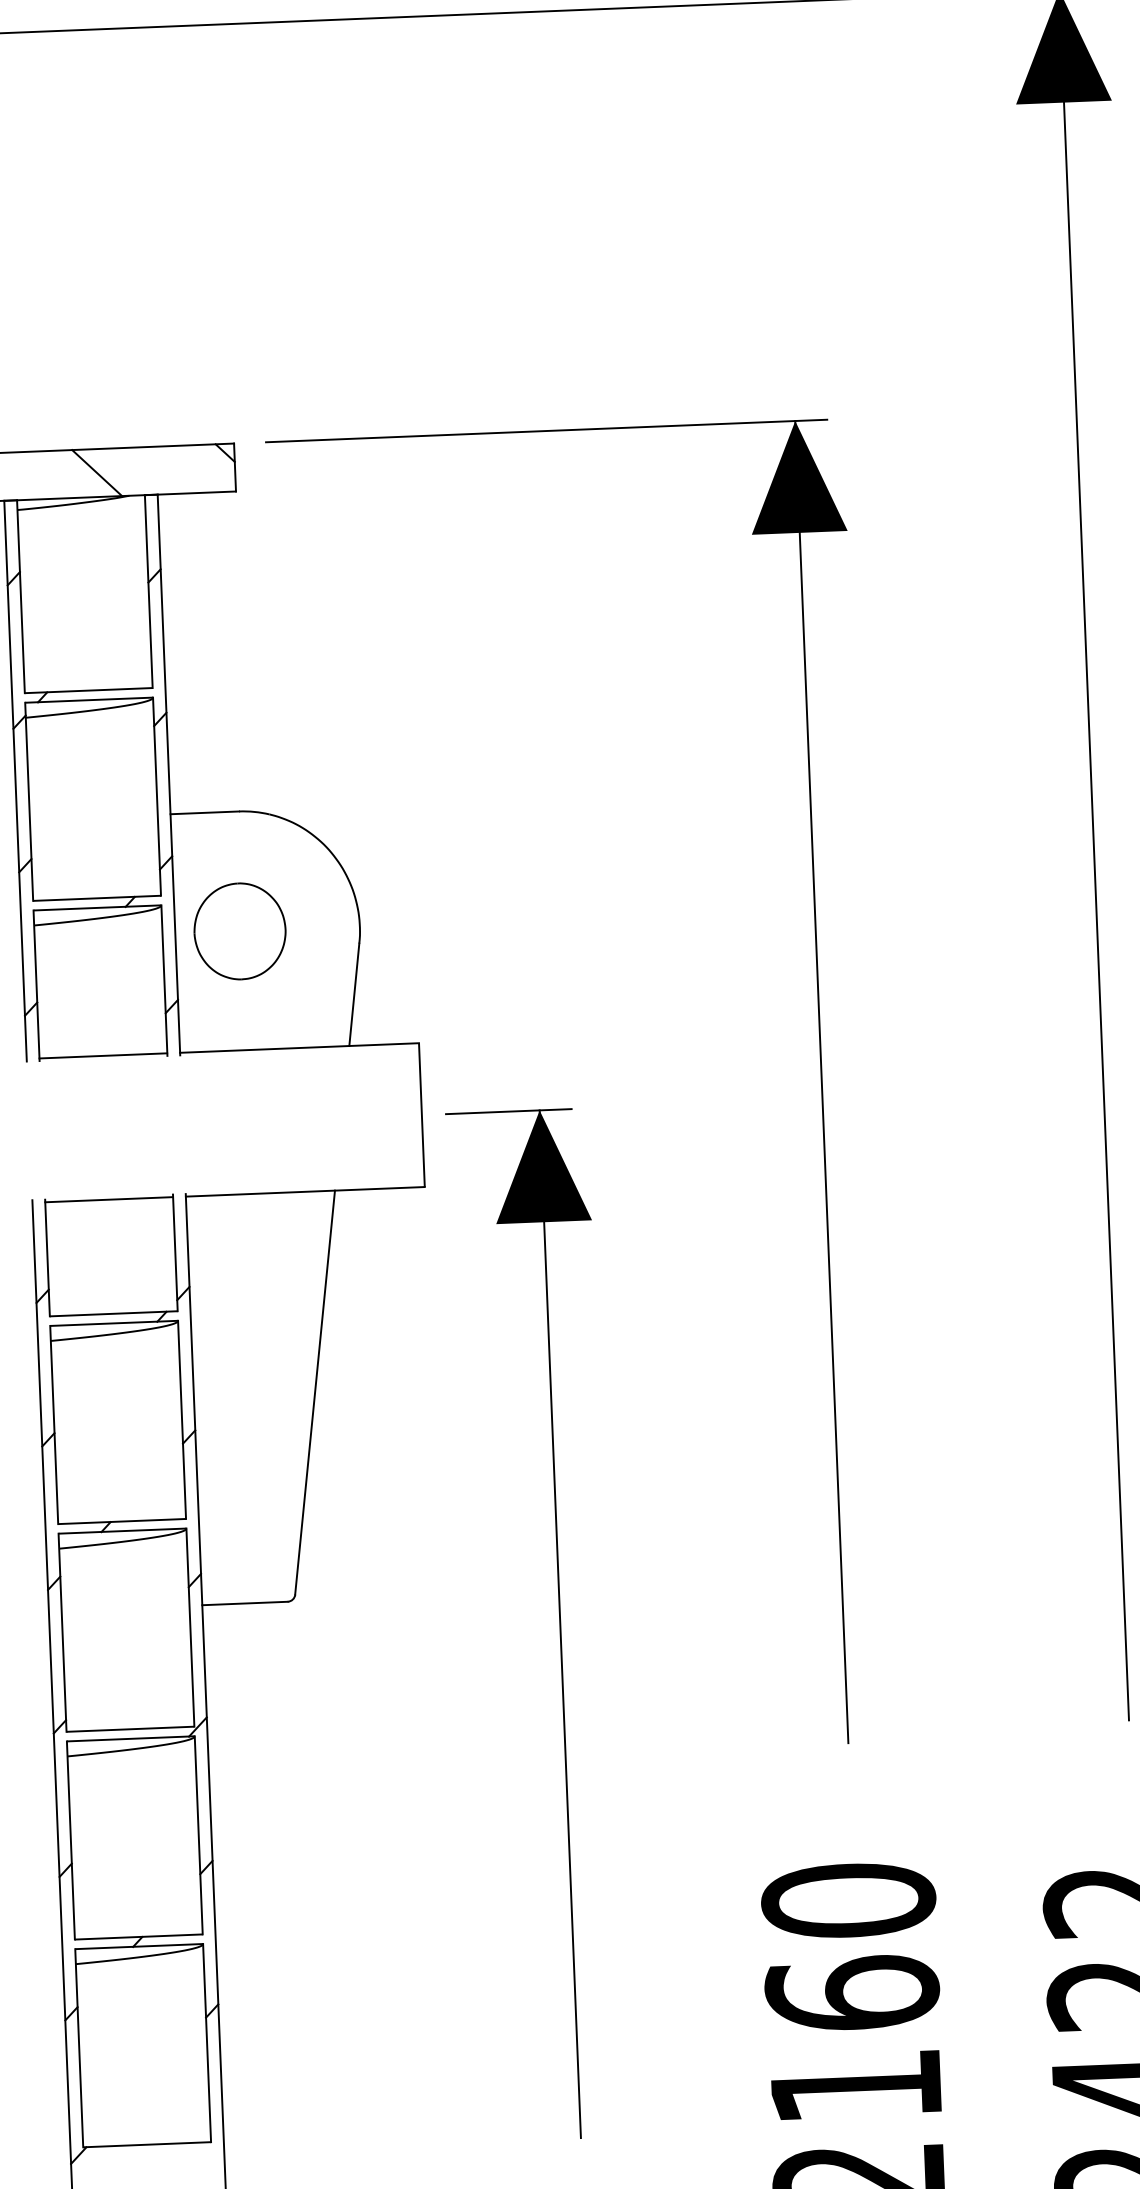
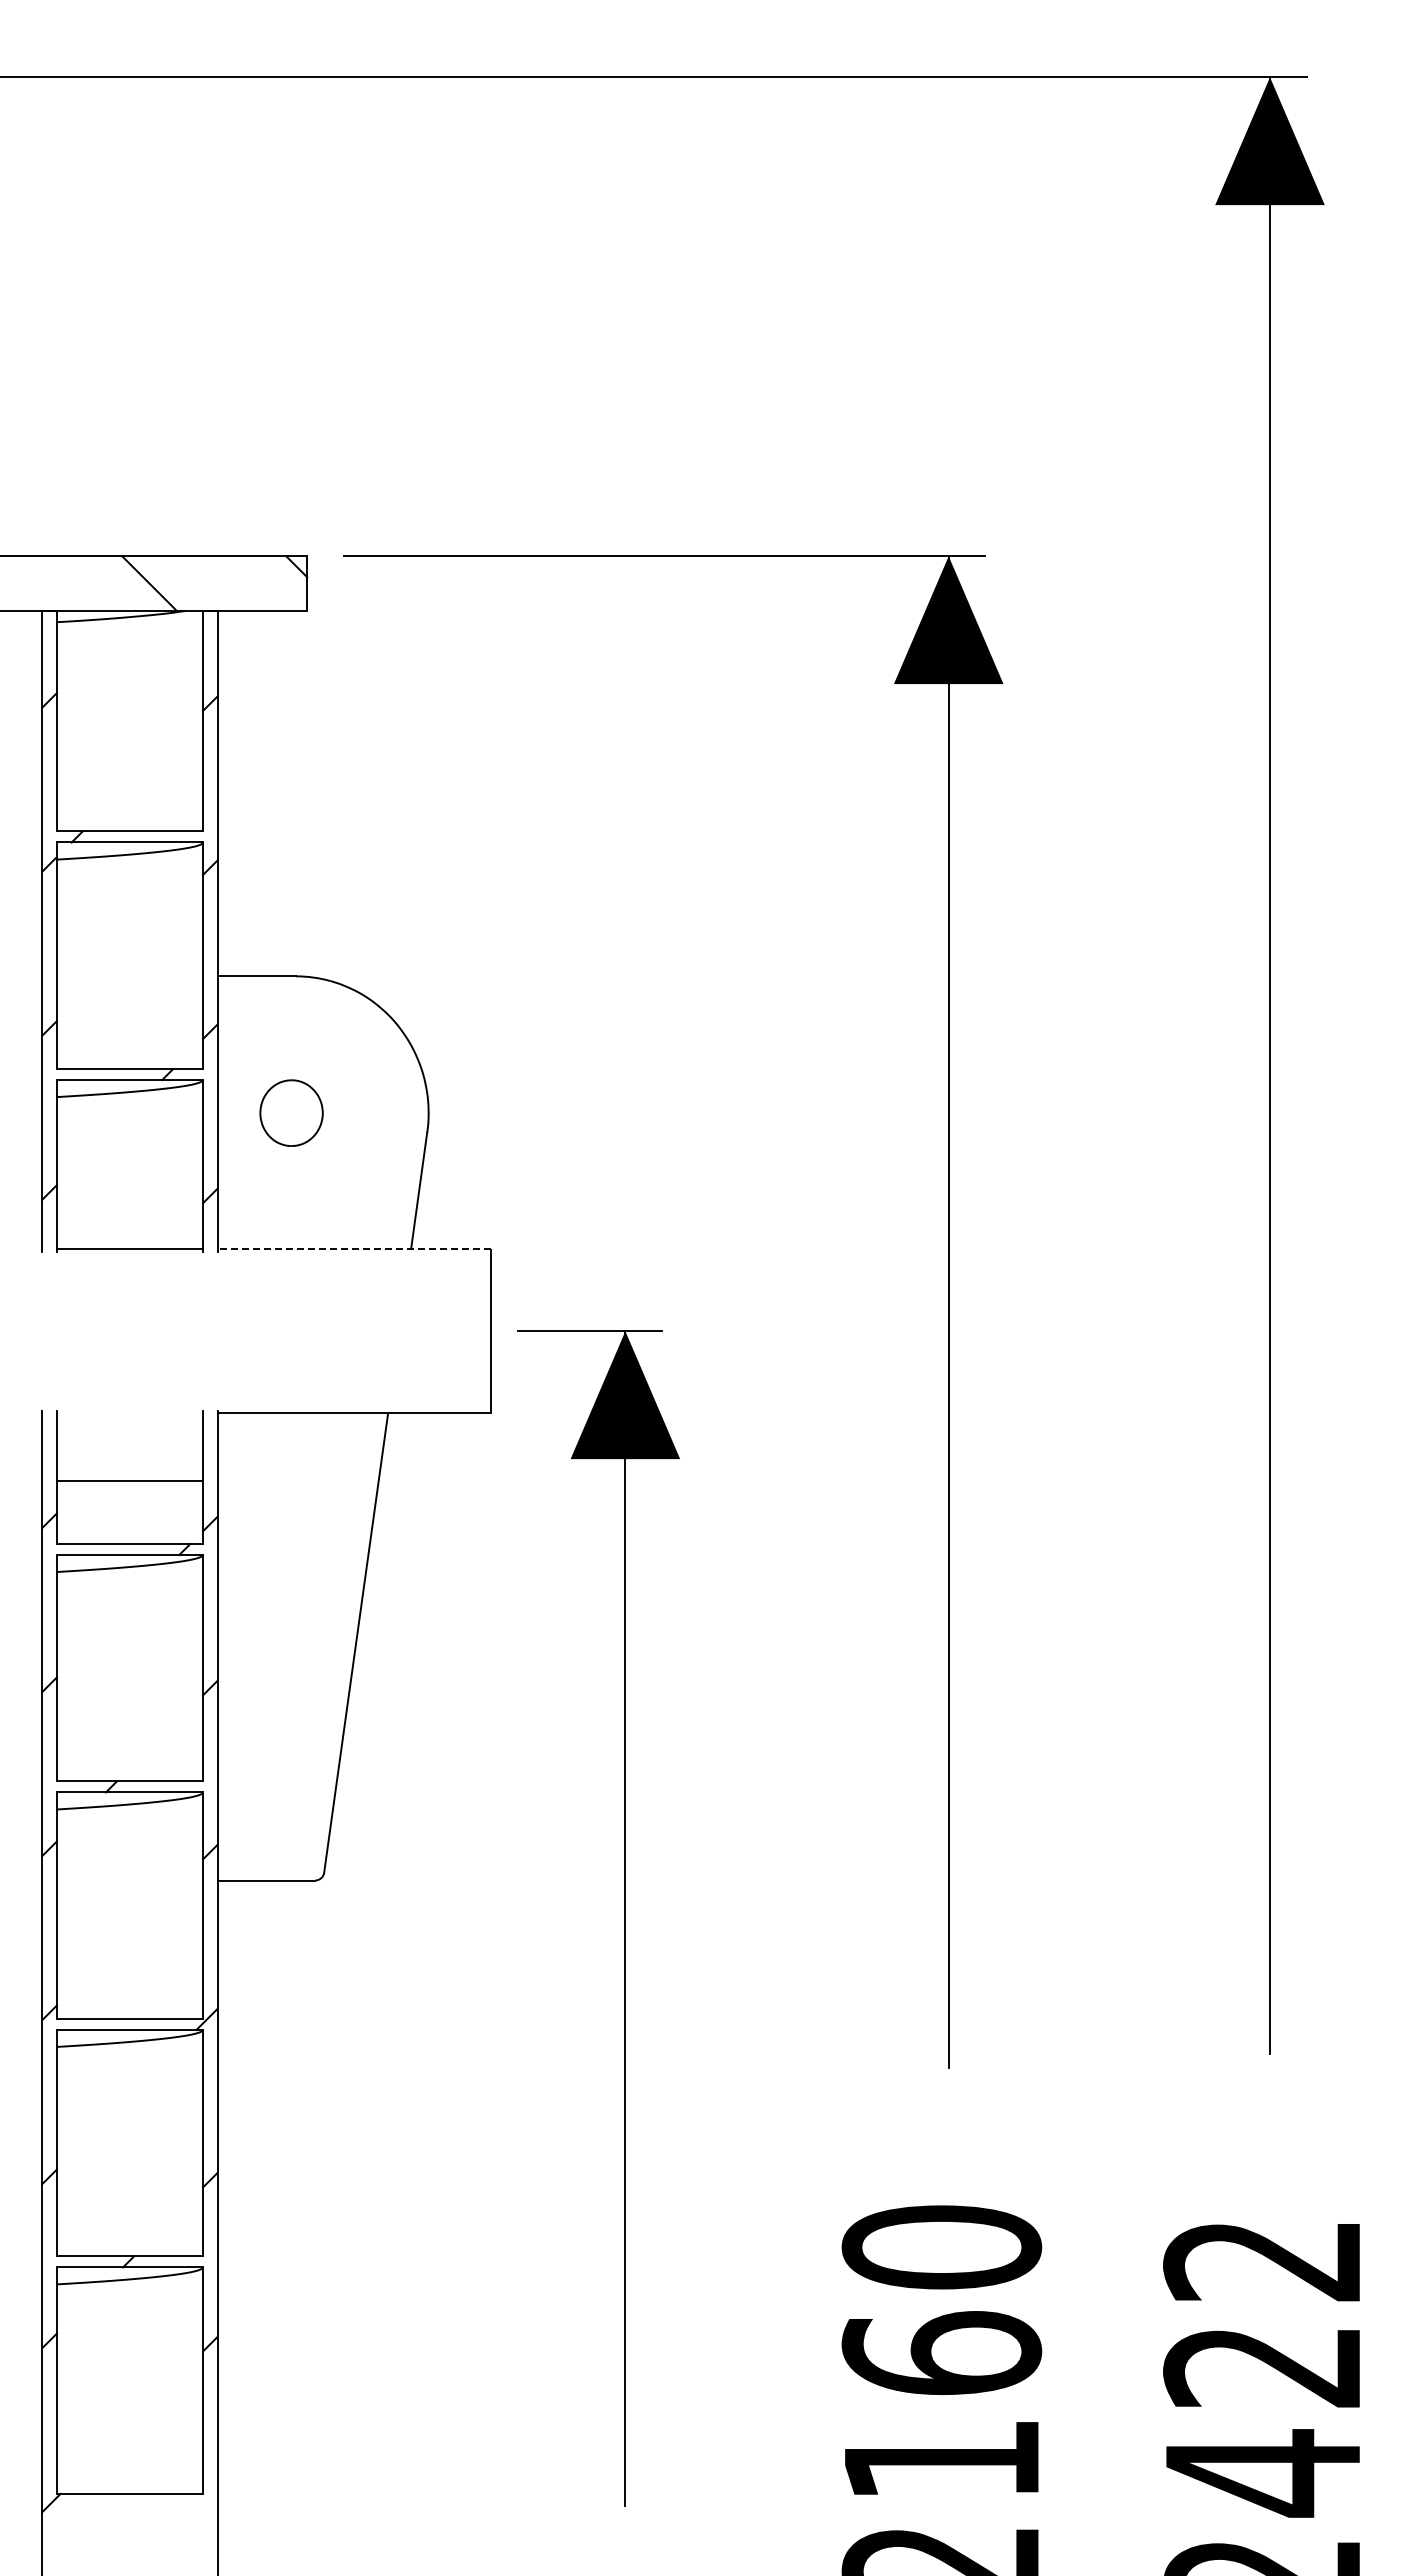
part: (239, 930) -> (291, 1112), size x0.6
line: (299, 1048) -> (354, 1249), solid -> dashed
line: (108, 1199) -> (129, 1481), moved

